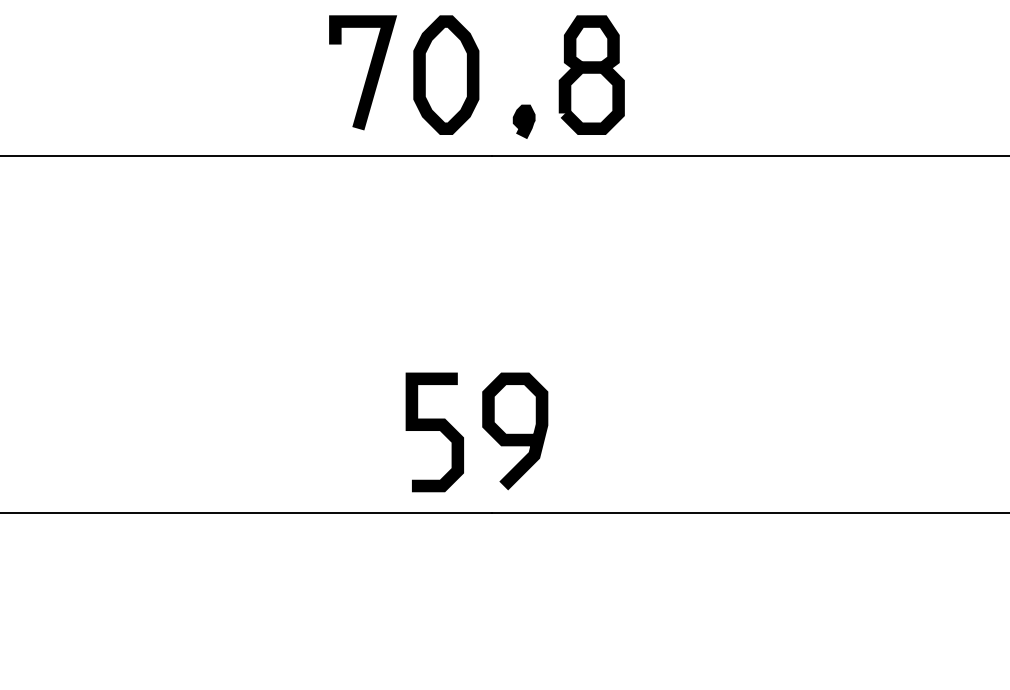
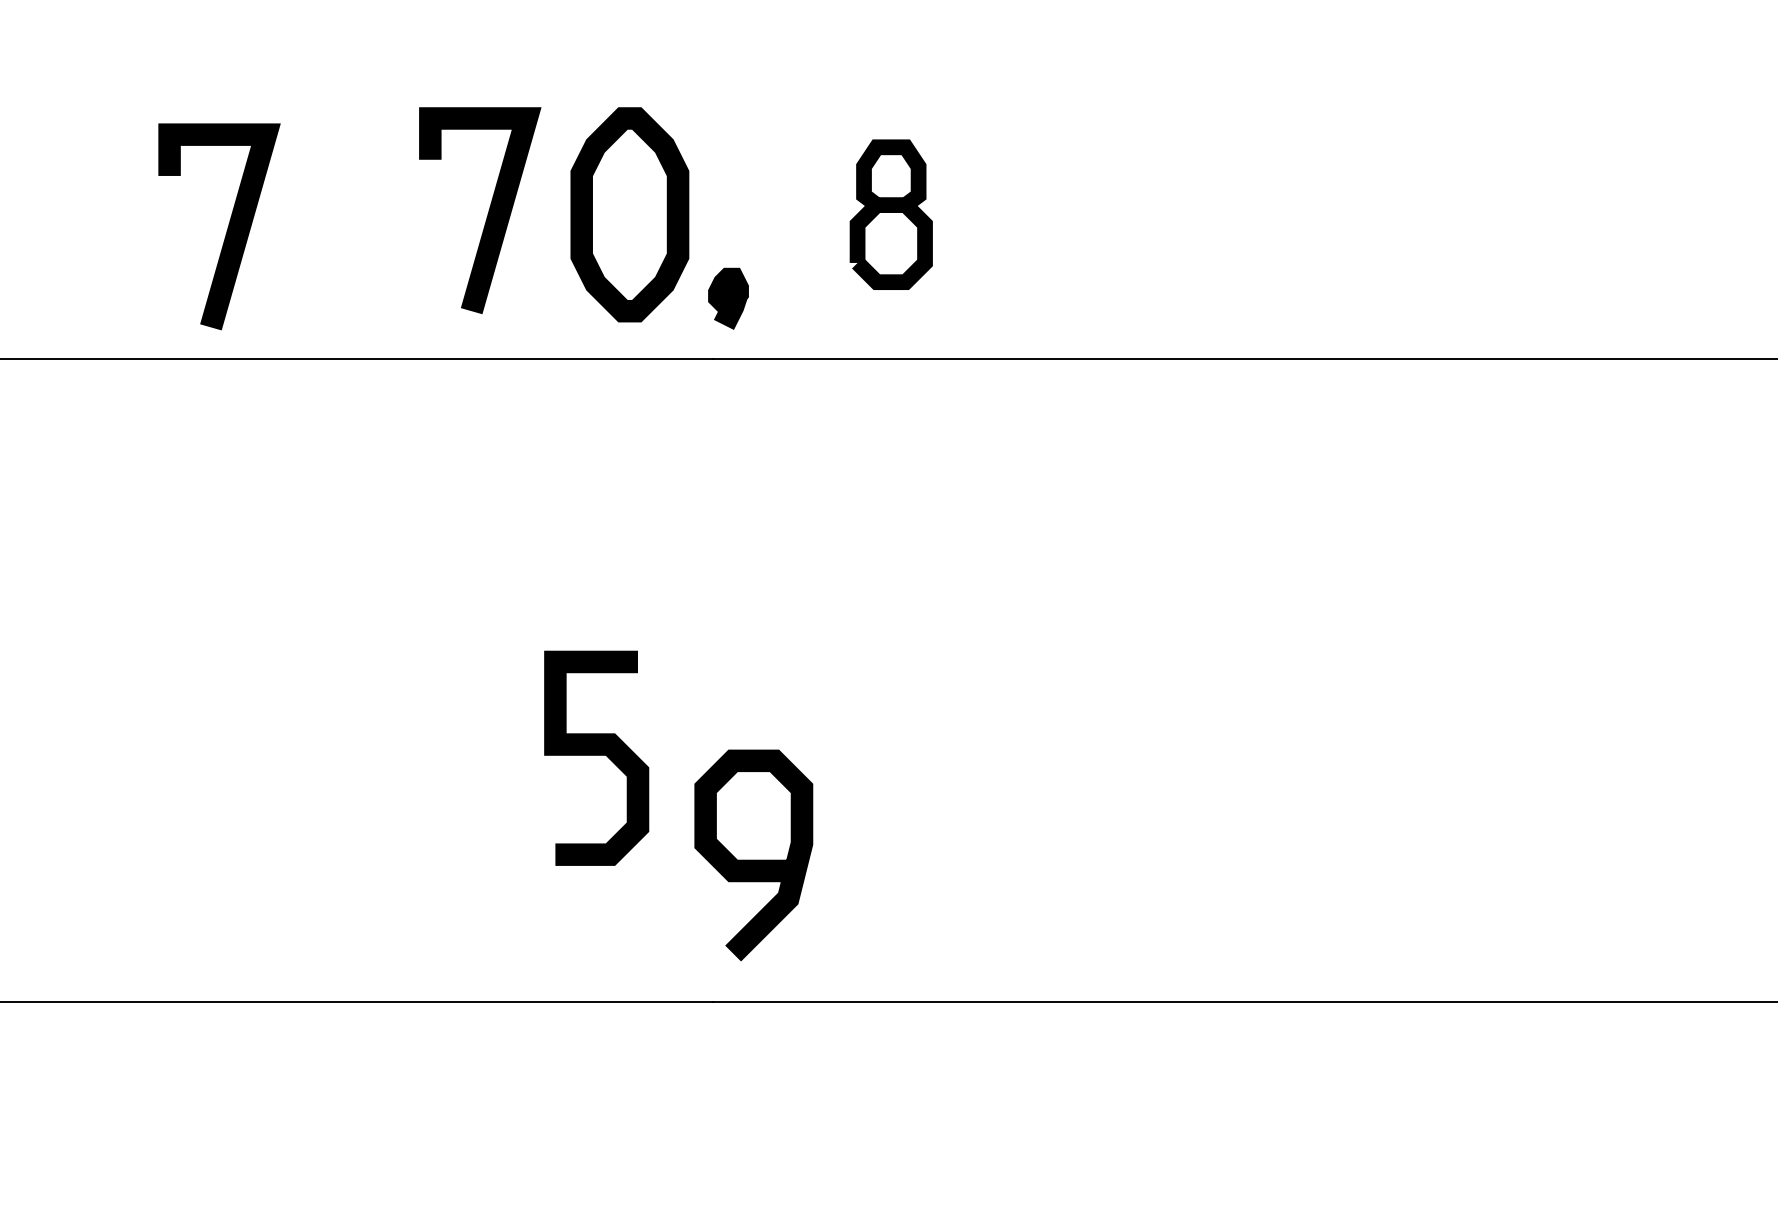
part: (591, 74) -> (890, 213), size x0.7
line: (222, 82) -> (227, 228), added
part: (523, 121) -> (727, 298), moved
curve: (434, 430) -> (596, 754), moved

